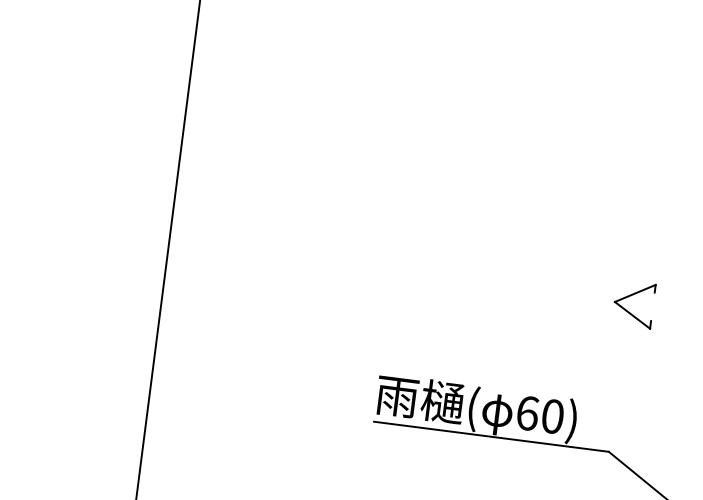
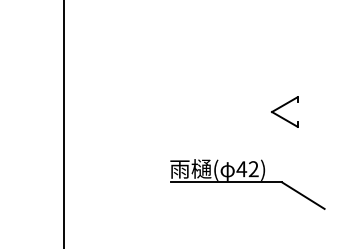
part: (633, 303) -> (284, 111), size x1.43
text: (539, 415) -> (247, 169), 60) -> 42)

